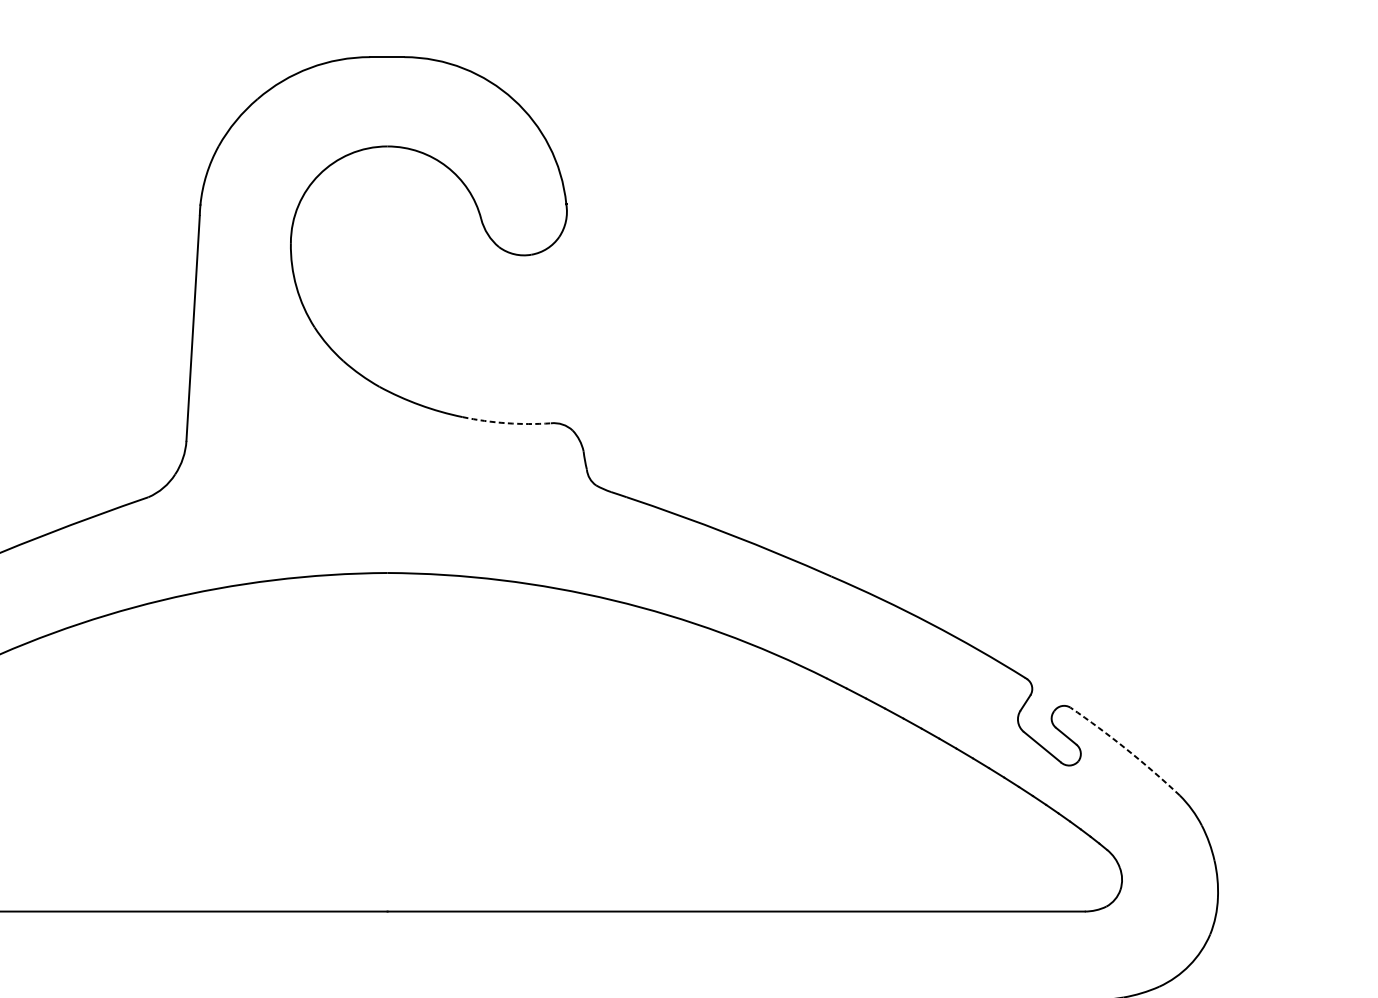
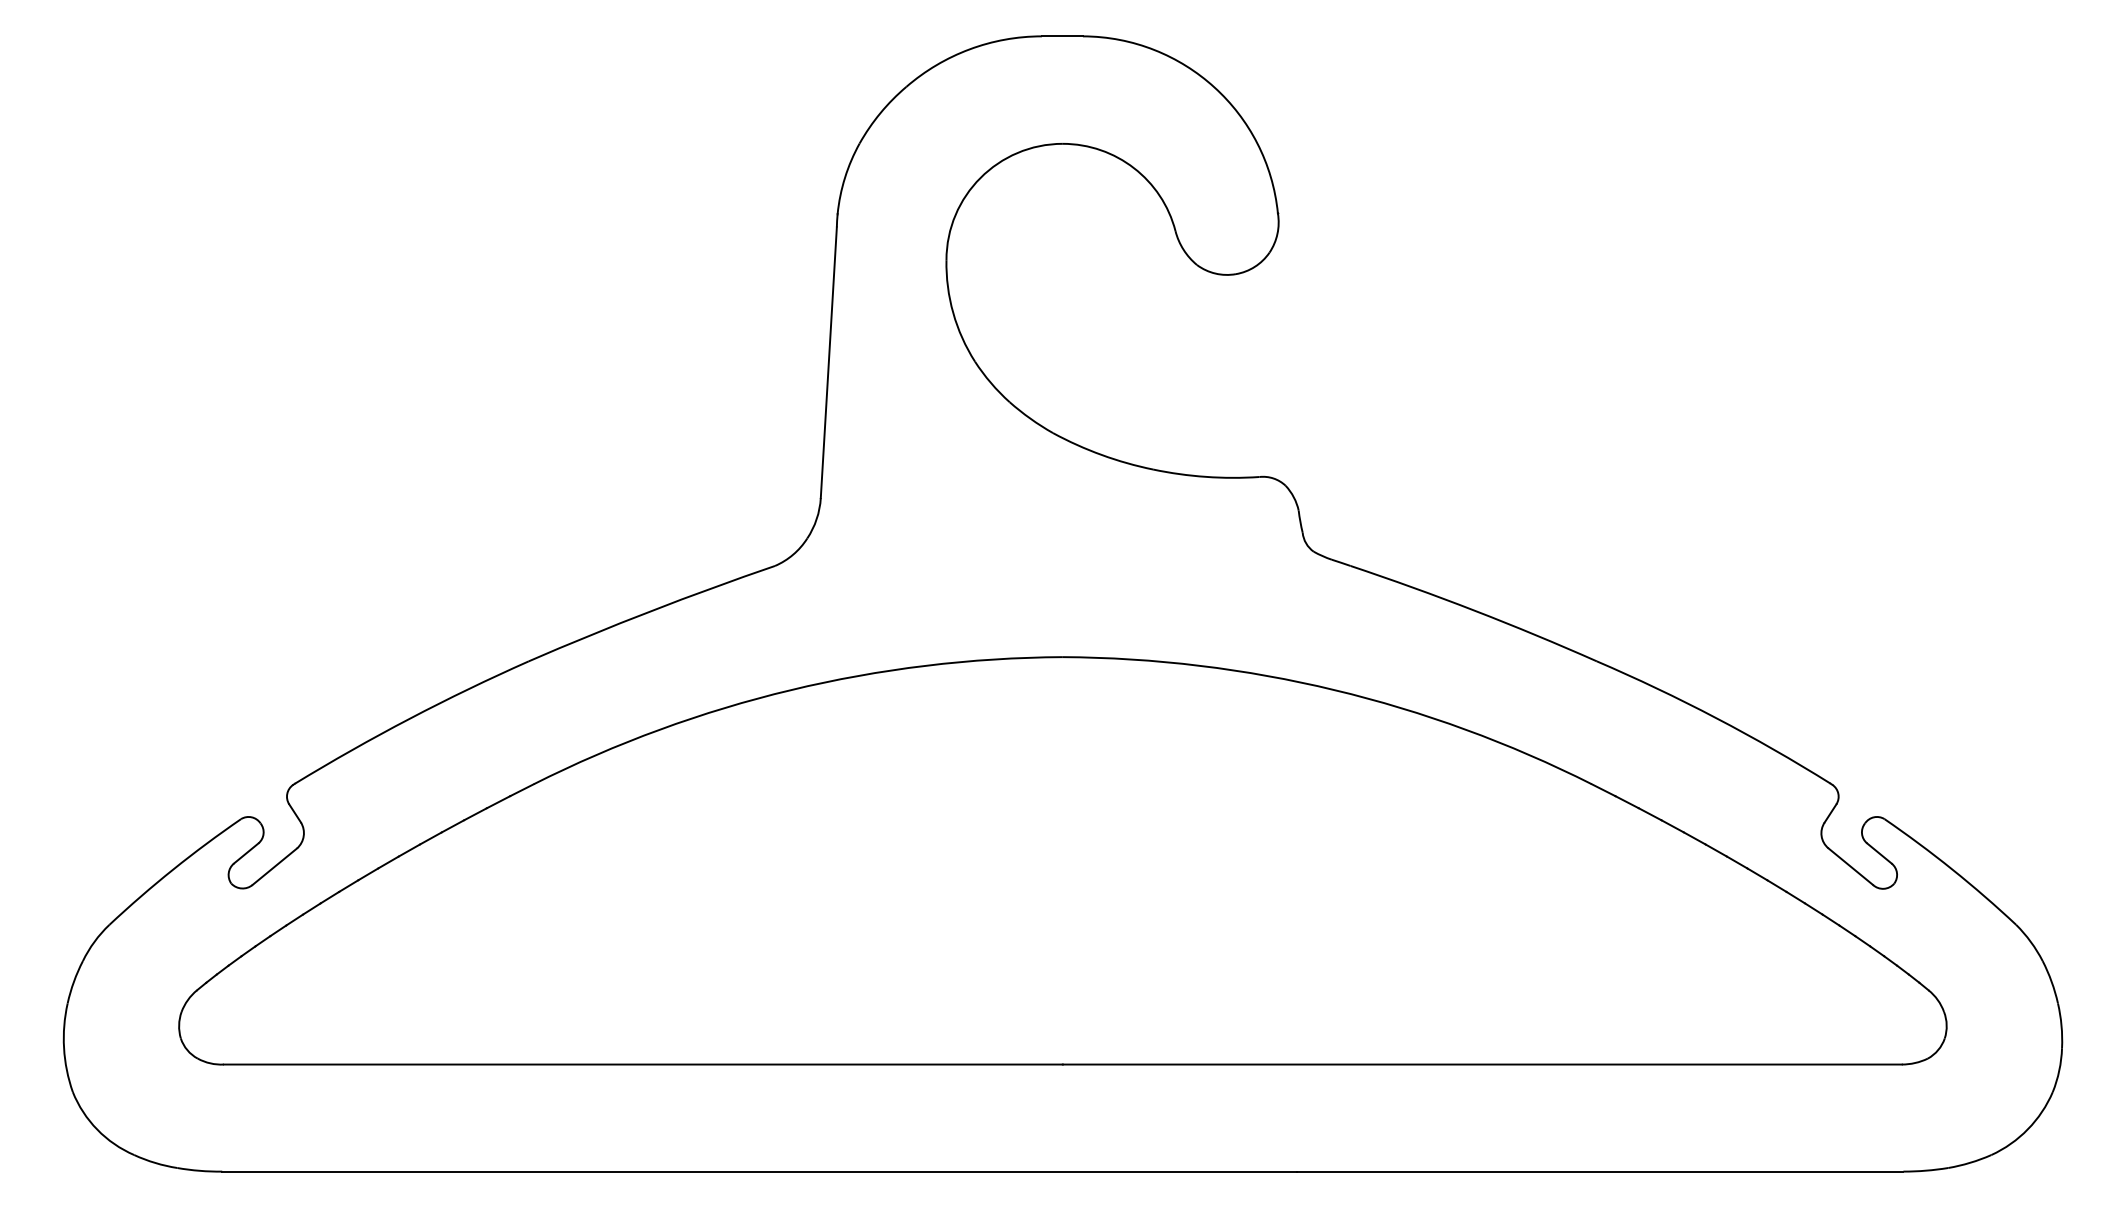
arc: (506, 422) -> (1206, 476), dashed -> solid
arc: (1126, 749) -> (1952, 869), dashed -> solid

